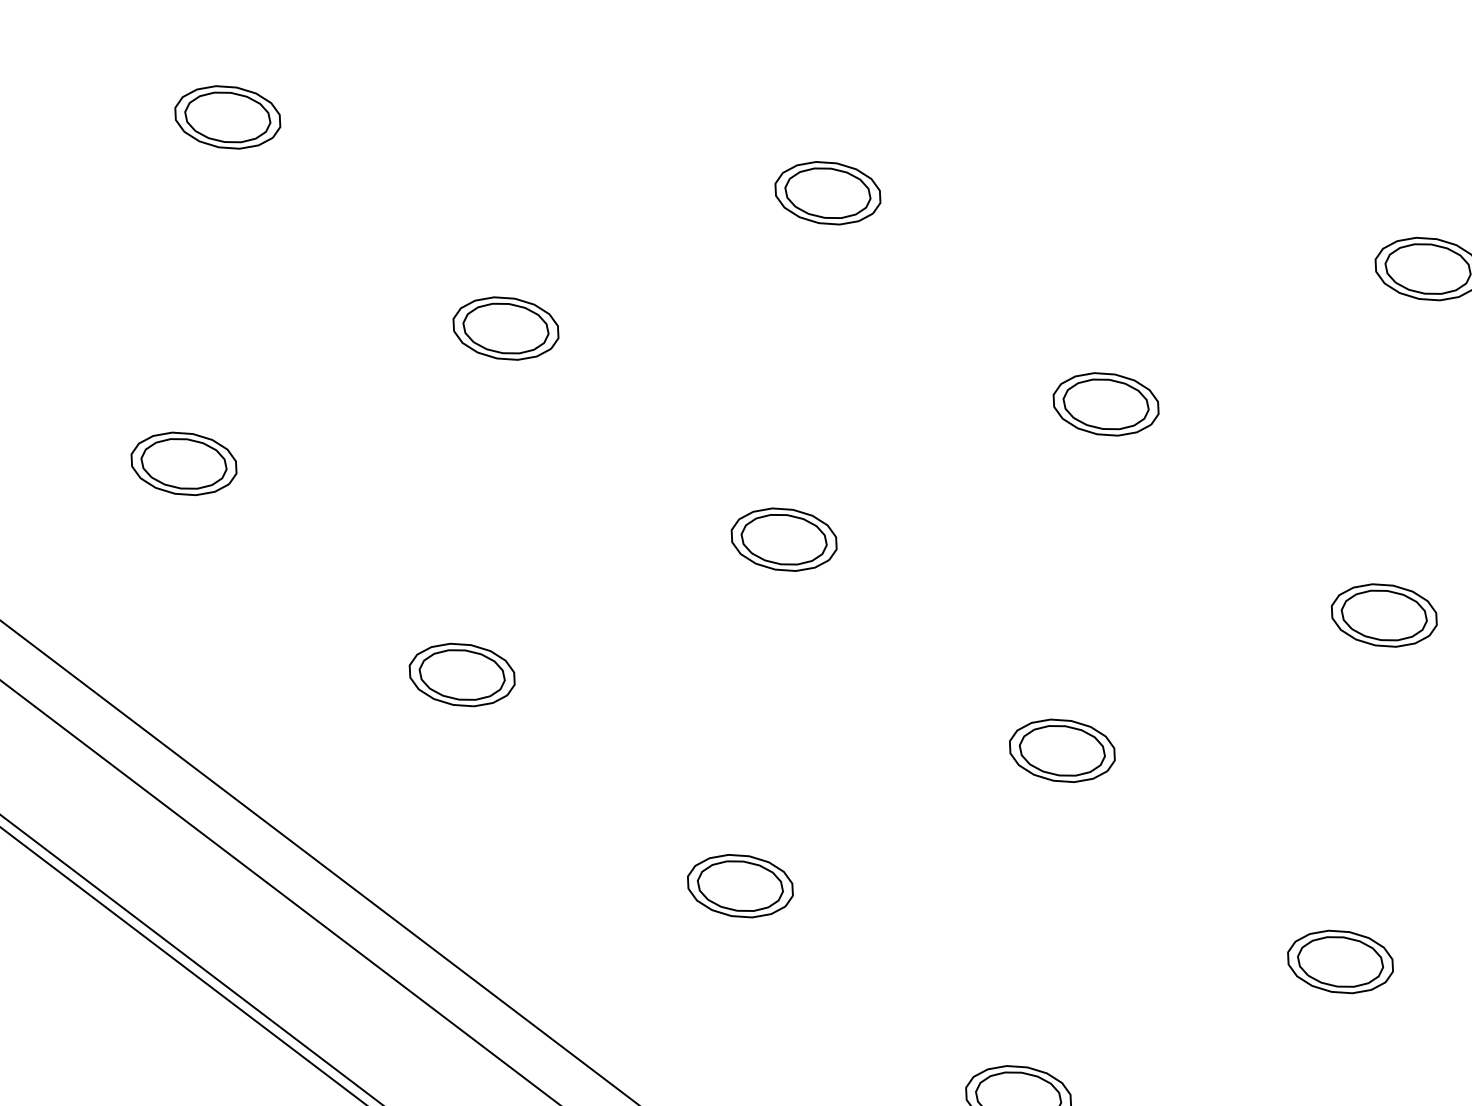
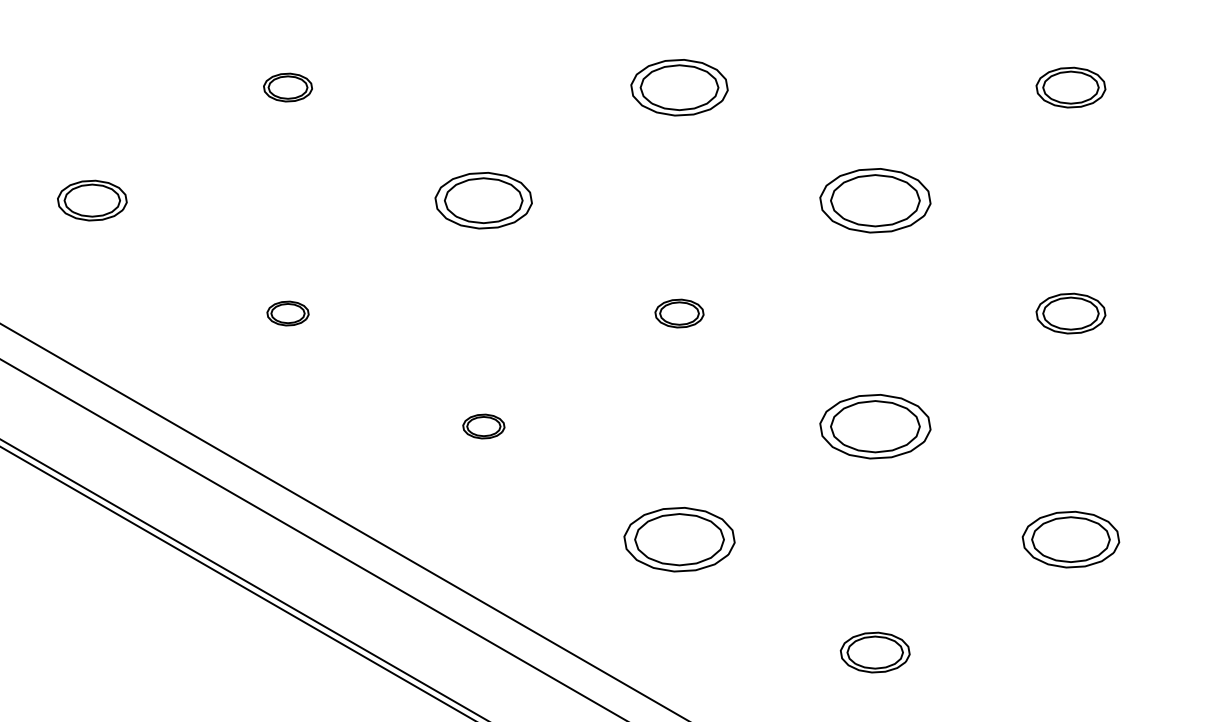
part: (226, 117) -> (287, 87), size x0.7
part: (827, 193) -> (679, 87), size x1.4
part: (505, 328) -> (483, 200), size x1.4
part: (1104, 404) -> (874, 200), size x1.6
part: (183, 463) -> (287, 313), size x0.6
part: (784, 539) -> (679, 313), size x0.7
part: (461, 674) -> (483, 426), size x0.6
part: (1061, 750) -> (874, 426), size x1.6
part: (740, 885) -> (679, 539), size x1.6
part: (1339, 961) -> (1070, 539), size x1.4

